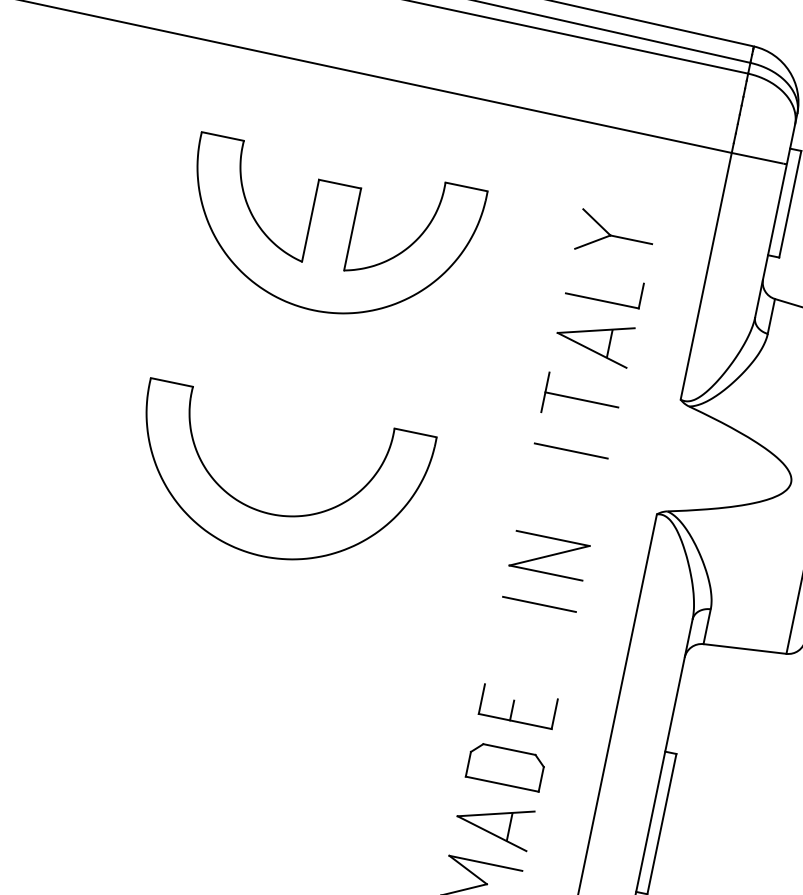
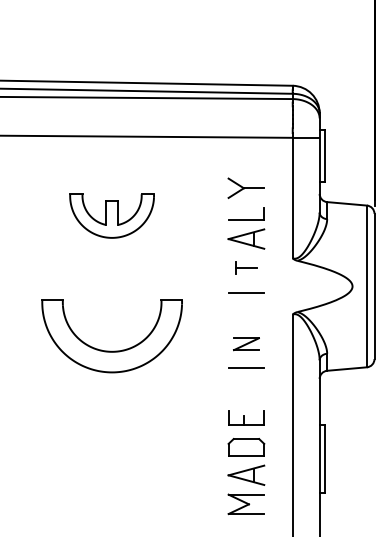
part: (327, 237) -> (111, 216), size x0.6
part: (582, 398) -> (246, 267), size x0.6
part: (550, 554) -> (246, 343), size x0.7

